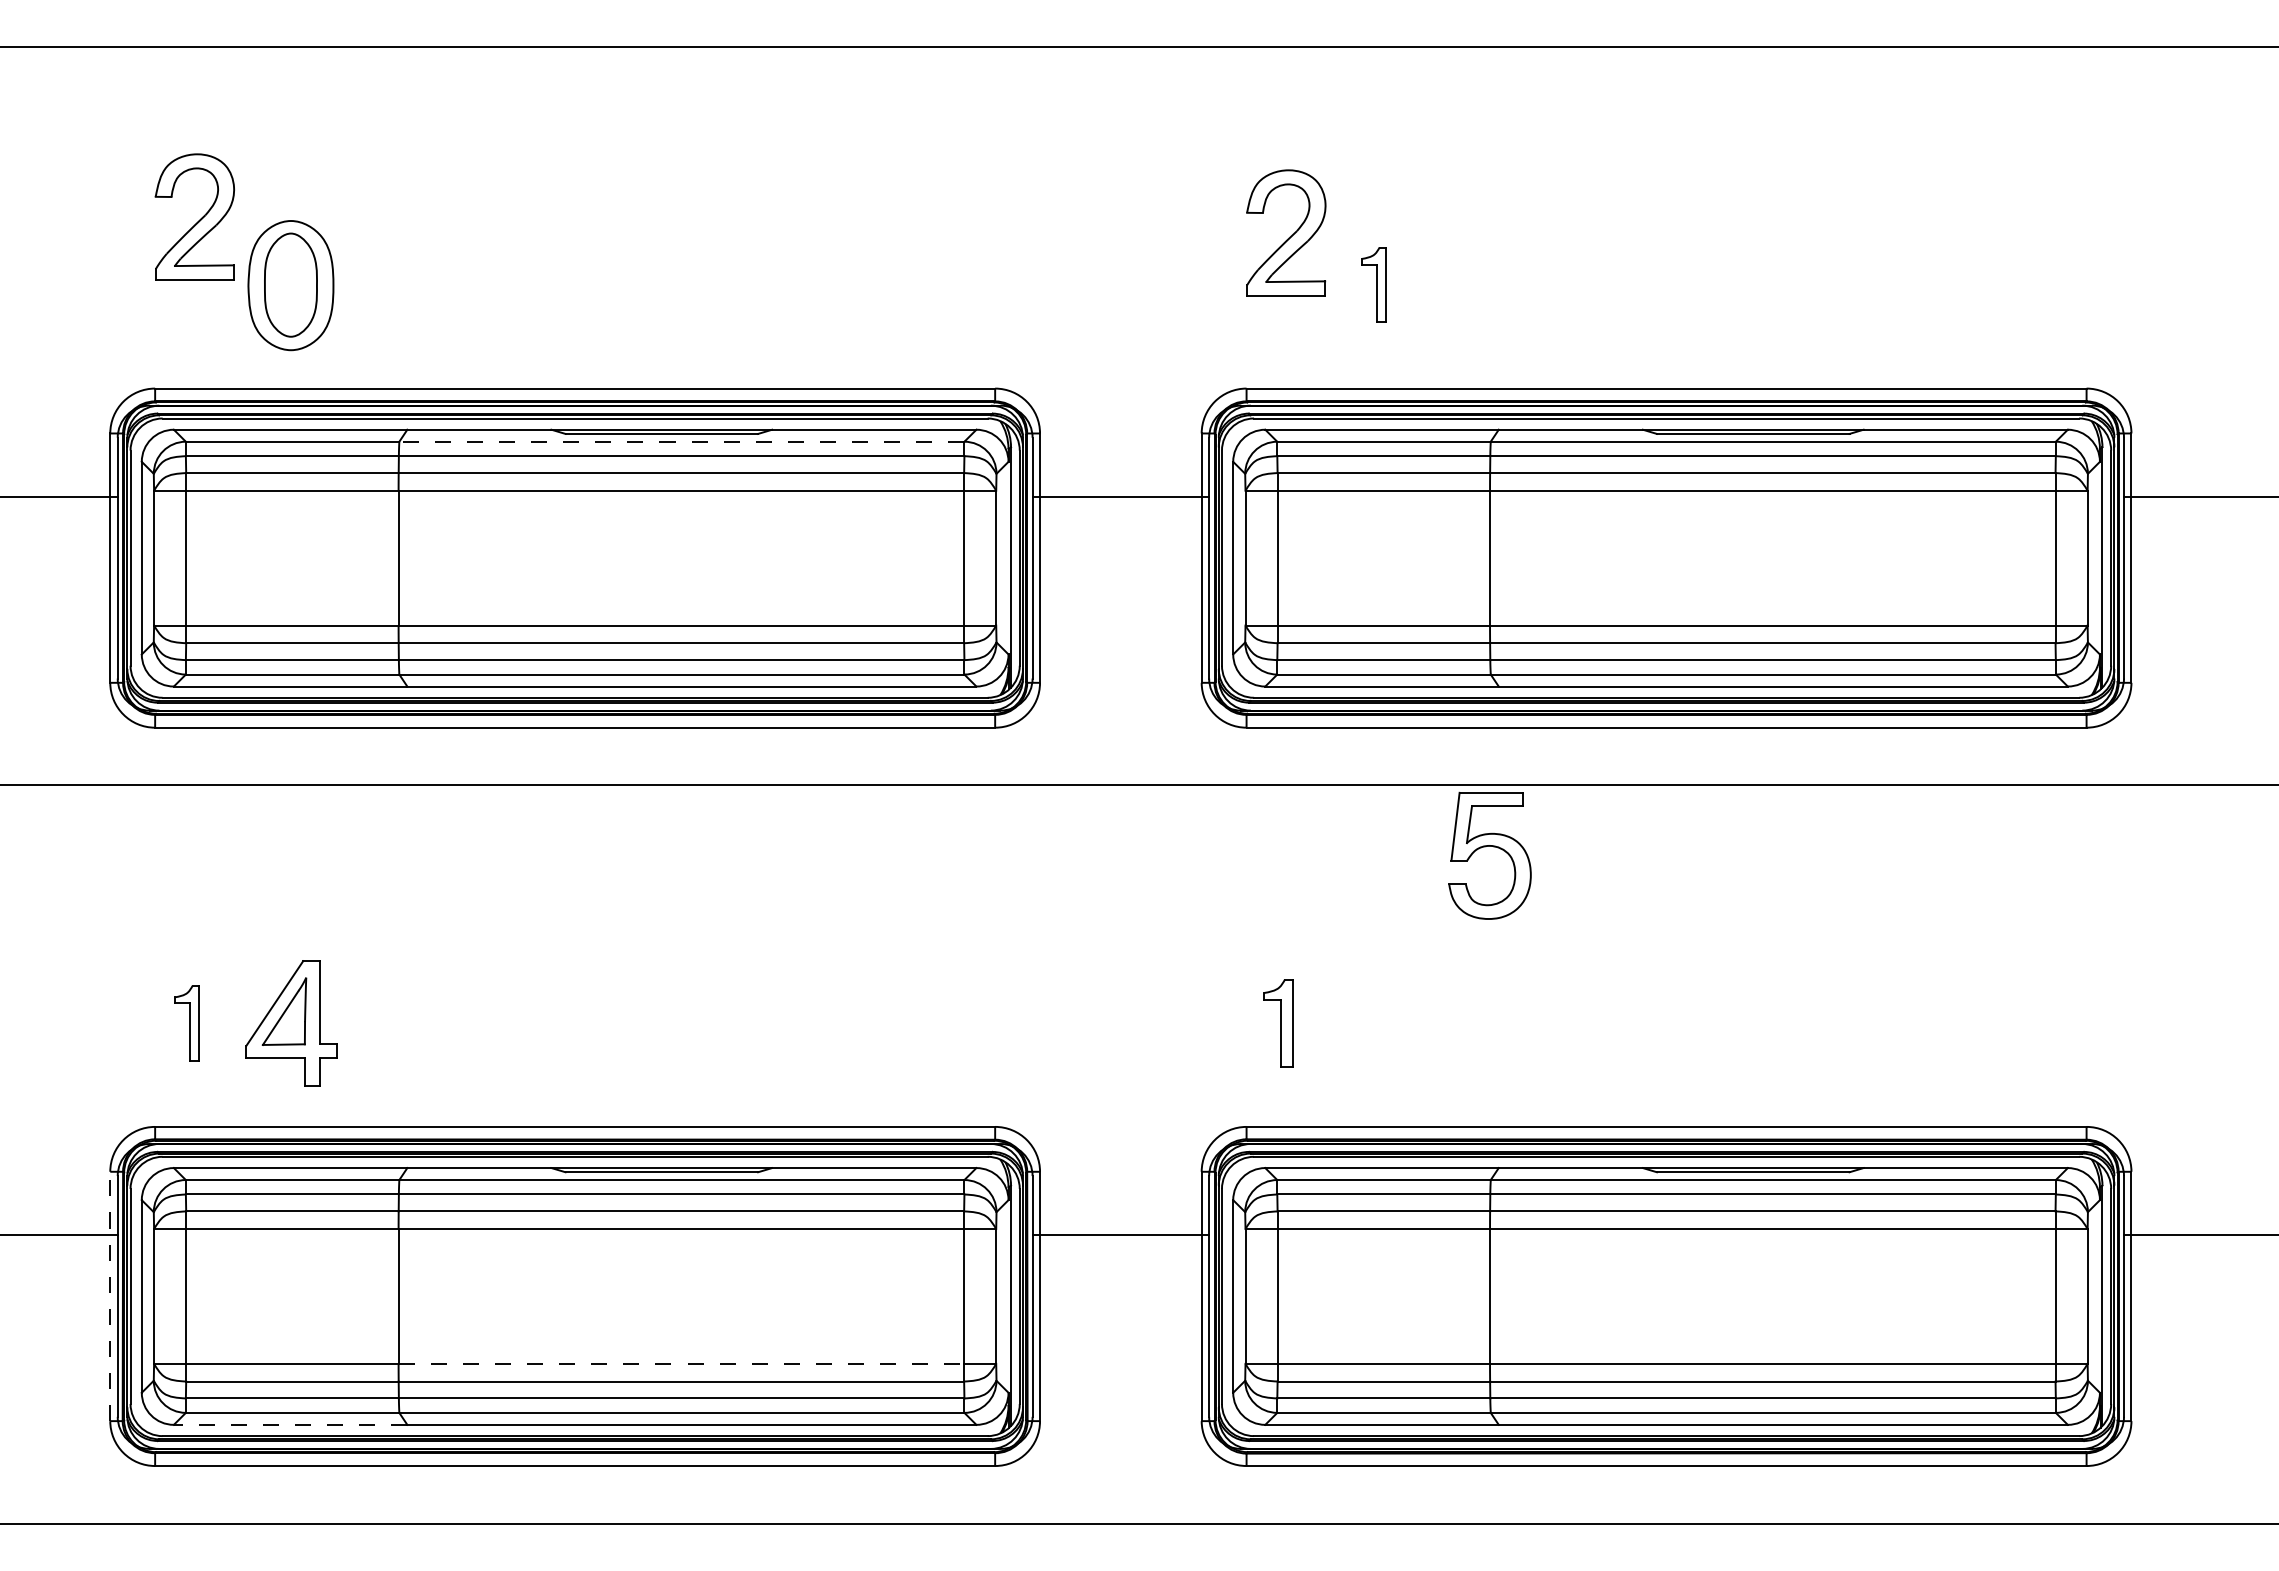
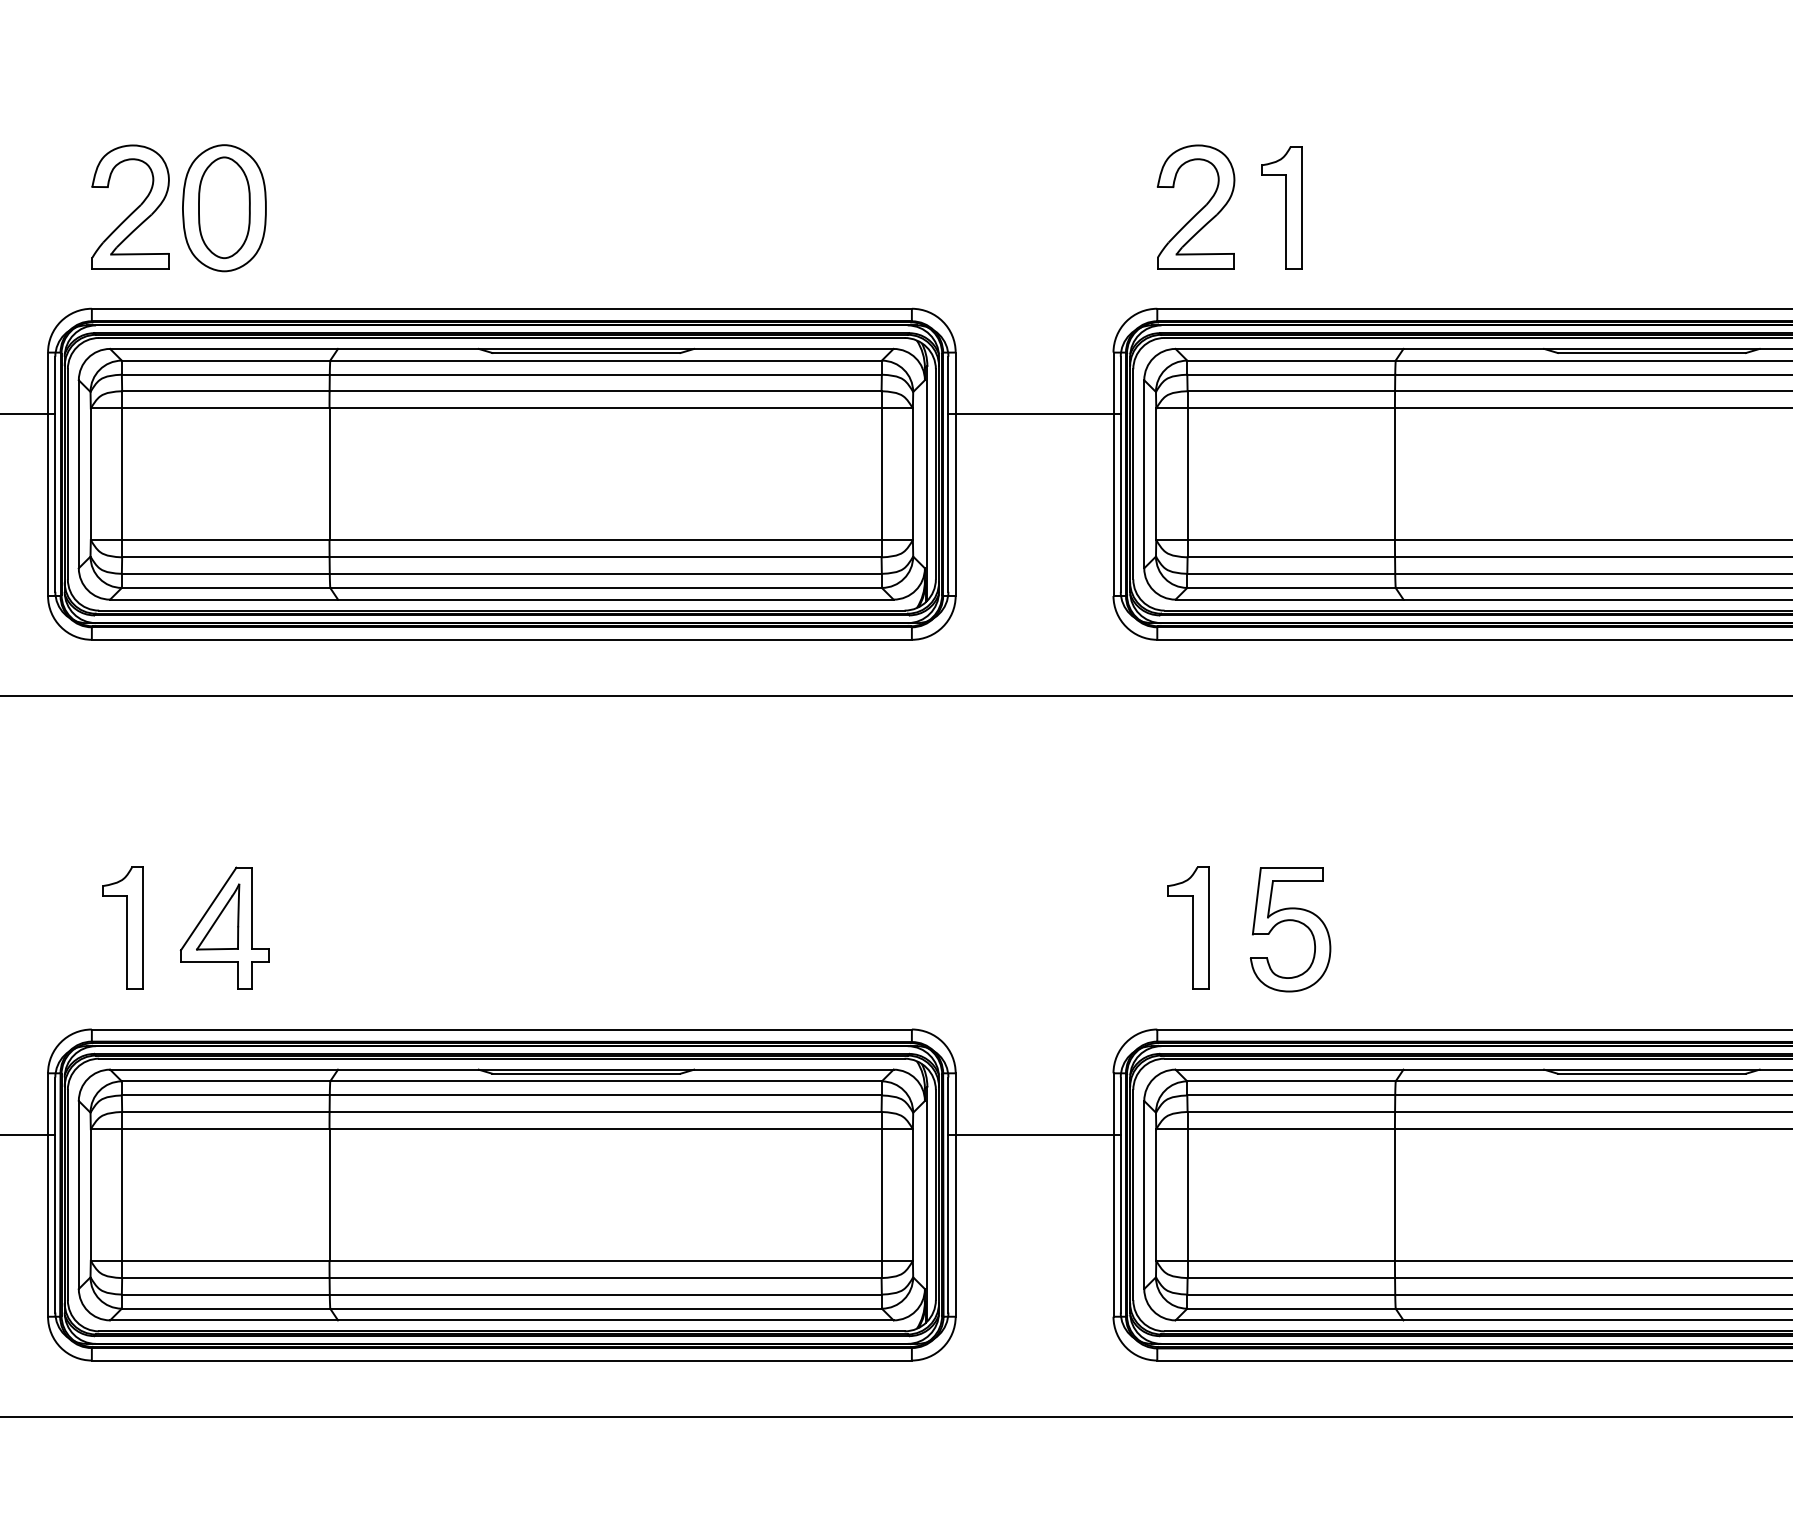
part: (194, 216) -> (130, 206), moved
part: (1286, 232) -> (1196, 206), moved
part: (1373, 284) -> (1281, 207), size x1.67
line: (681, 441) -> (605, 360), dashed -> solid
part: (1485, 847) -> (1286, 921), moved
part: (186, 1023) -> (122, 928), size x1.67
part: (1278, 1023) -> (1188, 928), size x1.43
line: (110, 1296) -> (48, 1195), dashed -> solid
line: (681, 1363) -> (605, 1260), dashed -> solid
line: (290, 1424) -> (223, 1320), dashed -> solid

